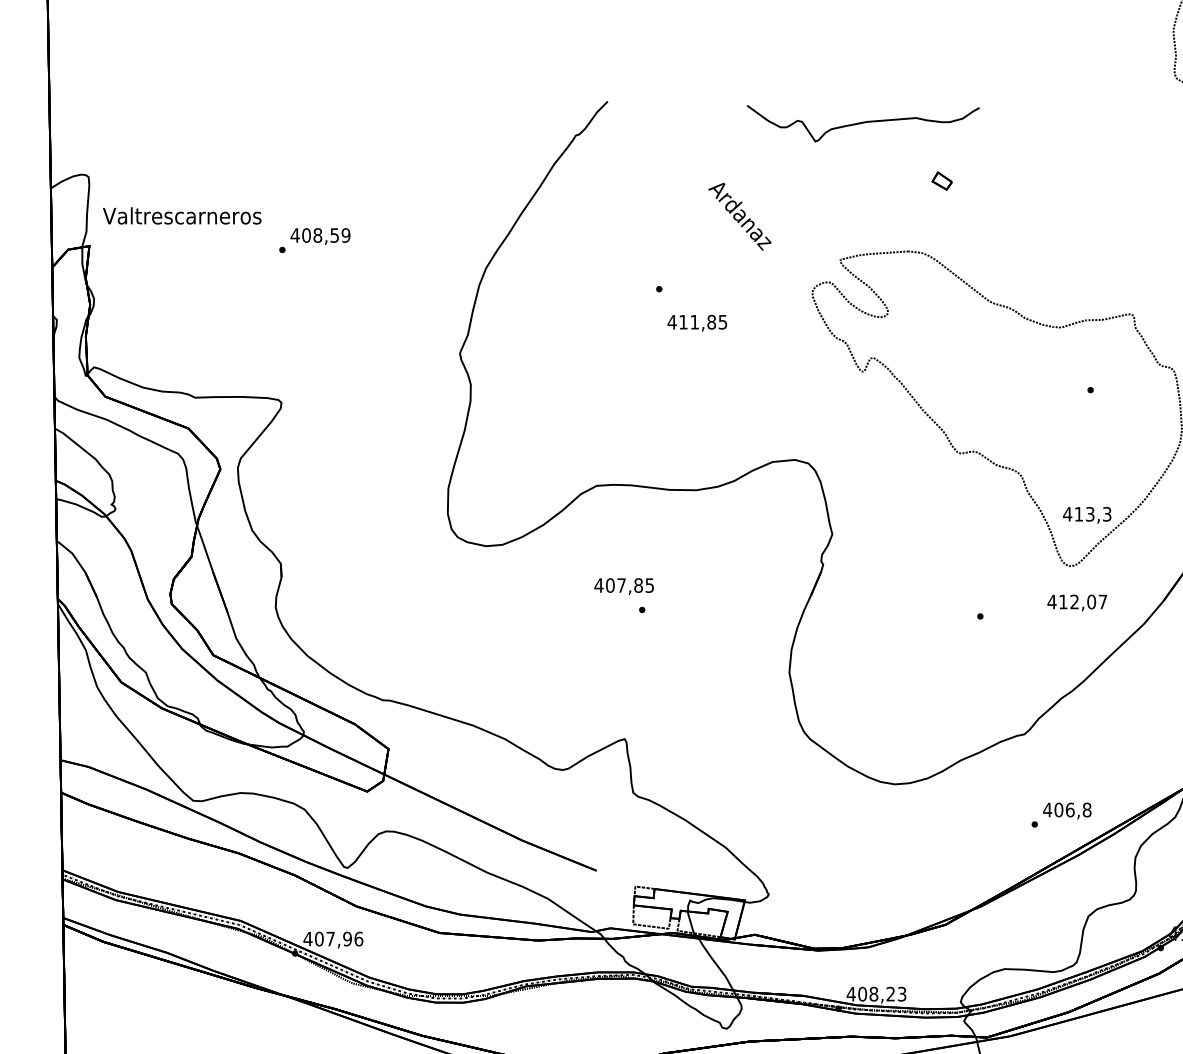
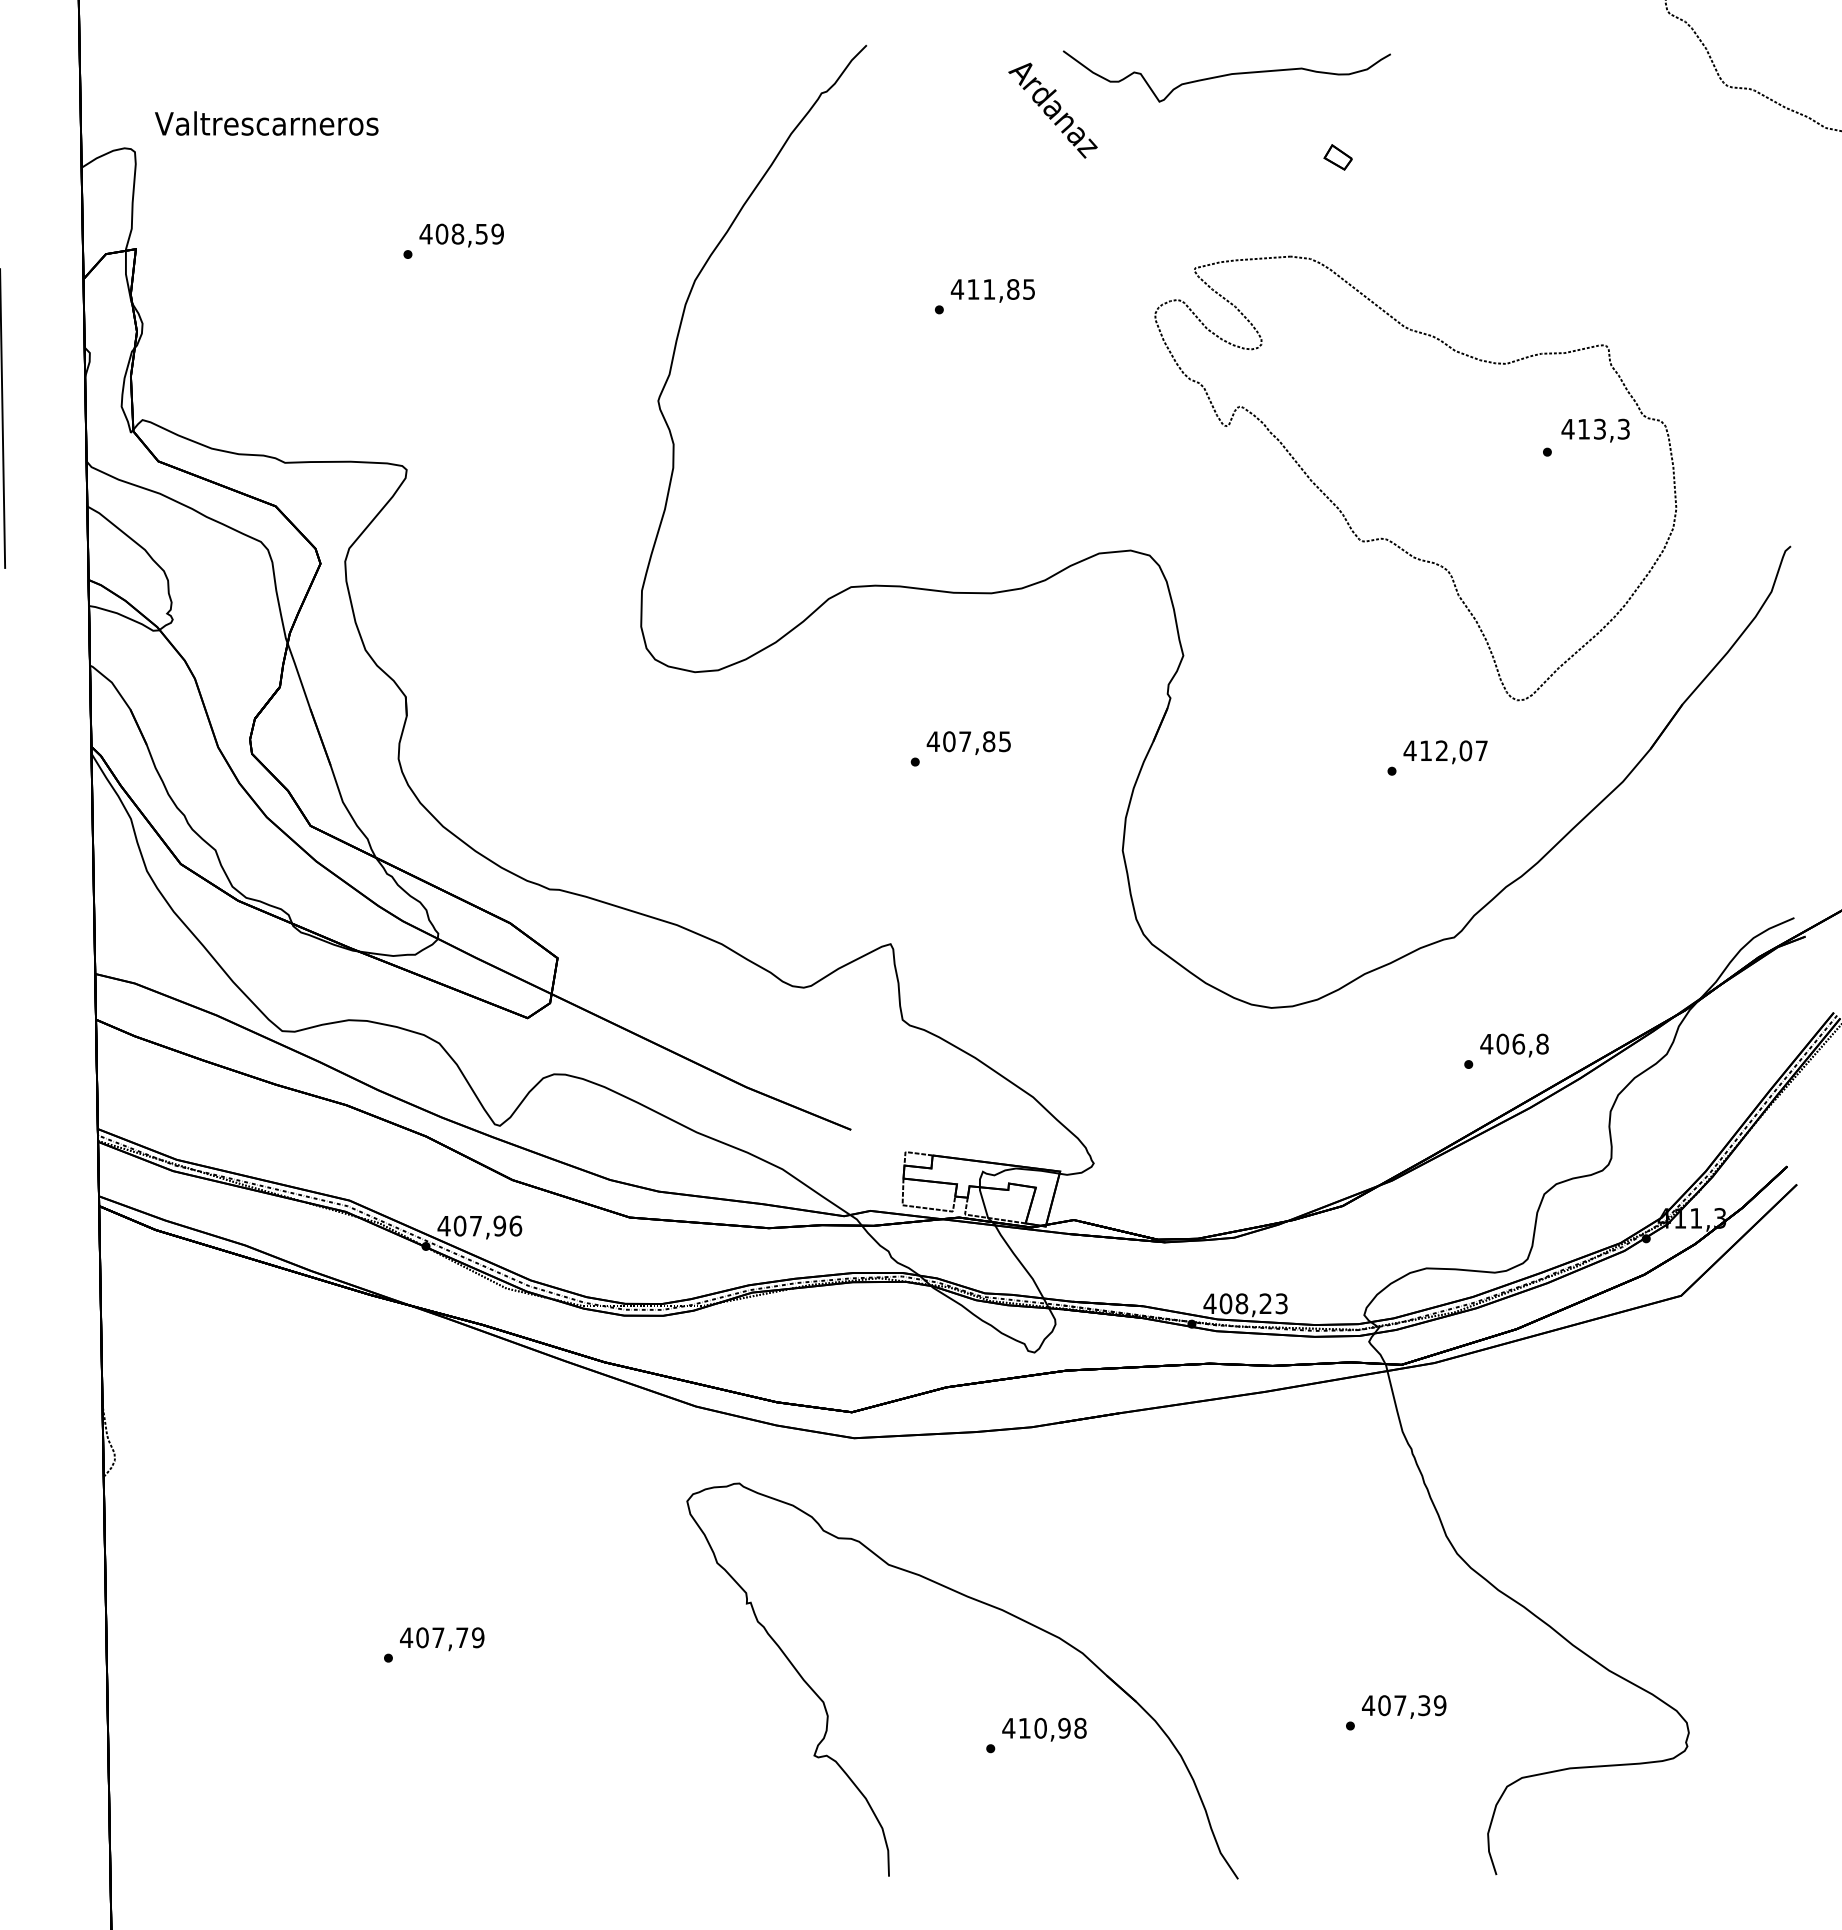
text: (182, 215) -> (266, 123), moved
text: (739, 216) -> (1052, 110), moved
text: (697, 322) -> (992, 290), moved
text: (1087, 515) -> (1595, 430), moved
text: (623, 586) -> (968, 742), moved
text: (1077, 603) -> (1445, 752), moved

